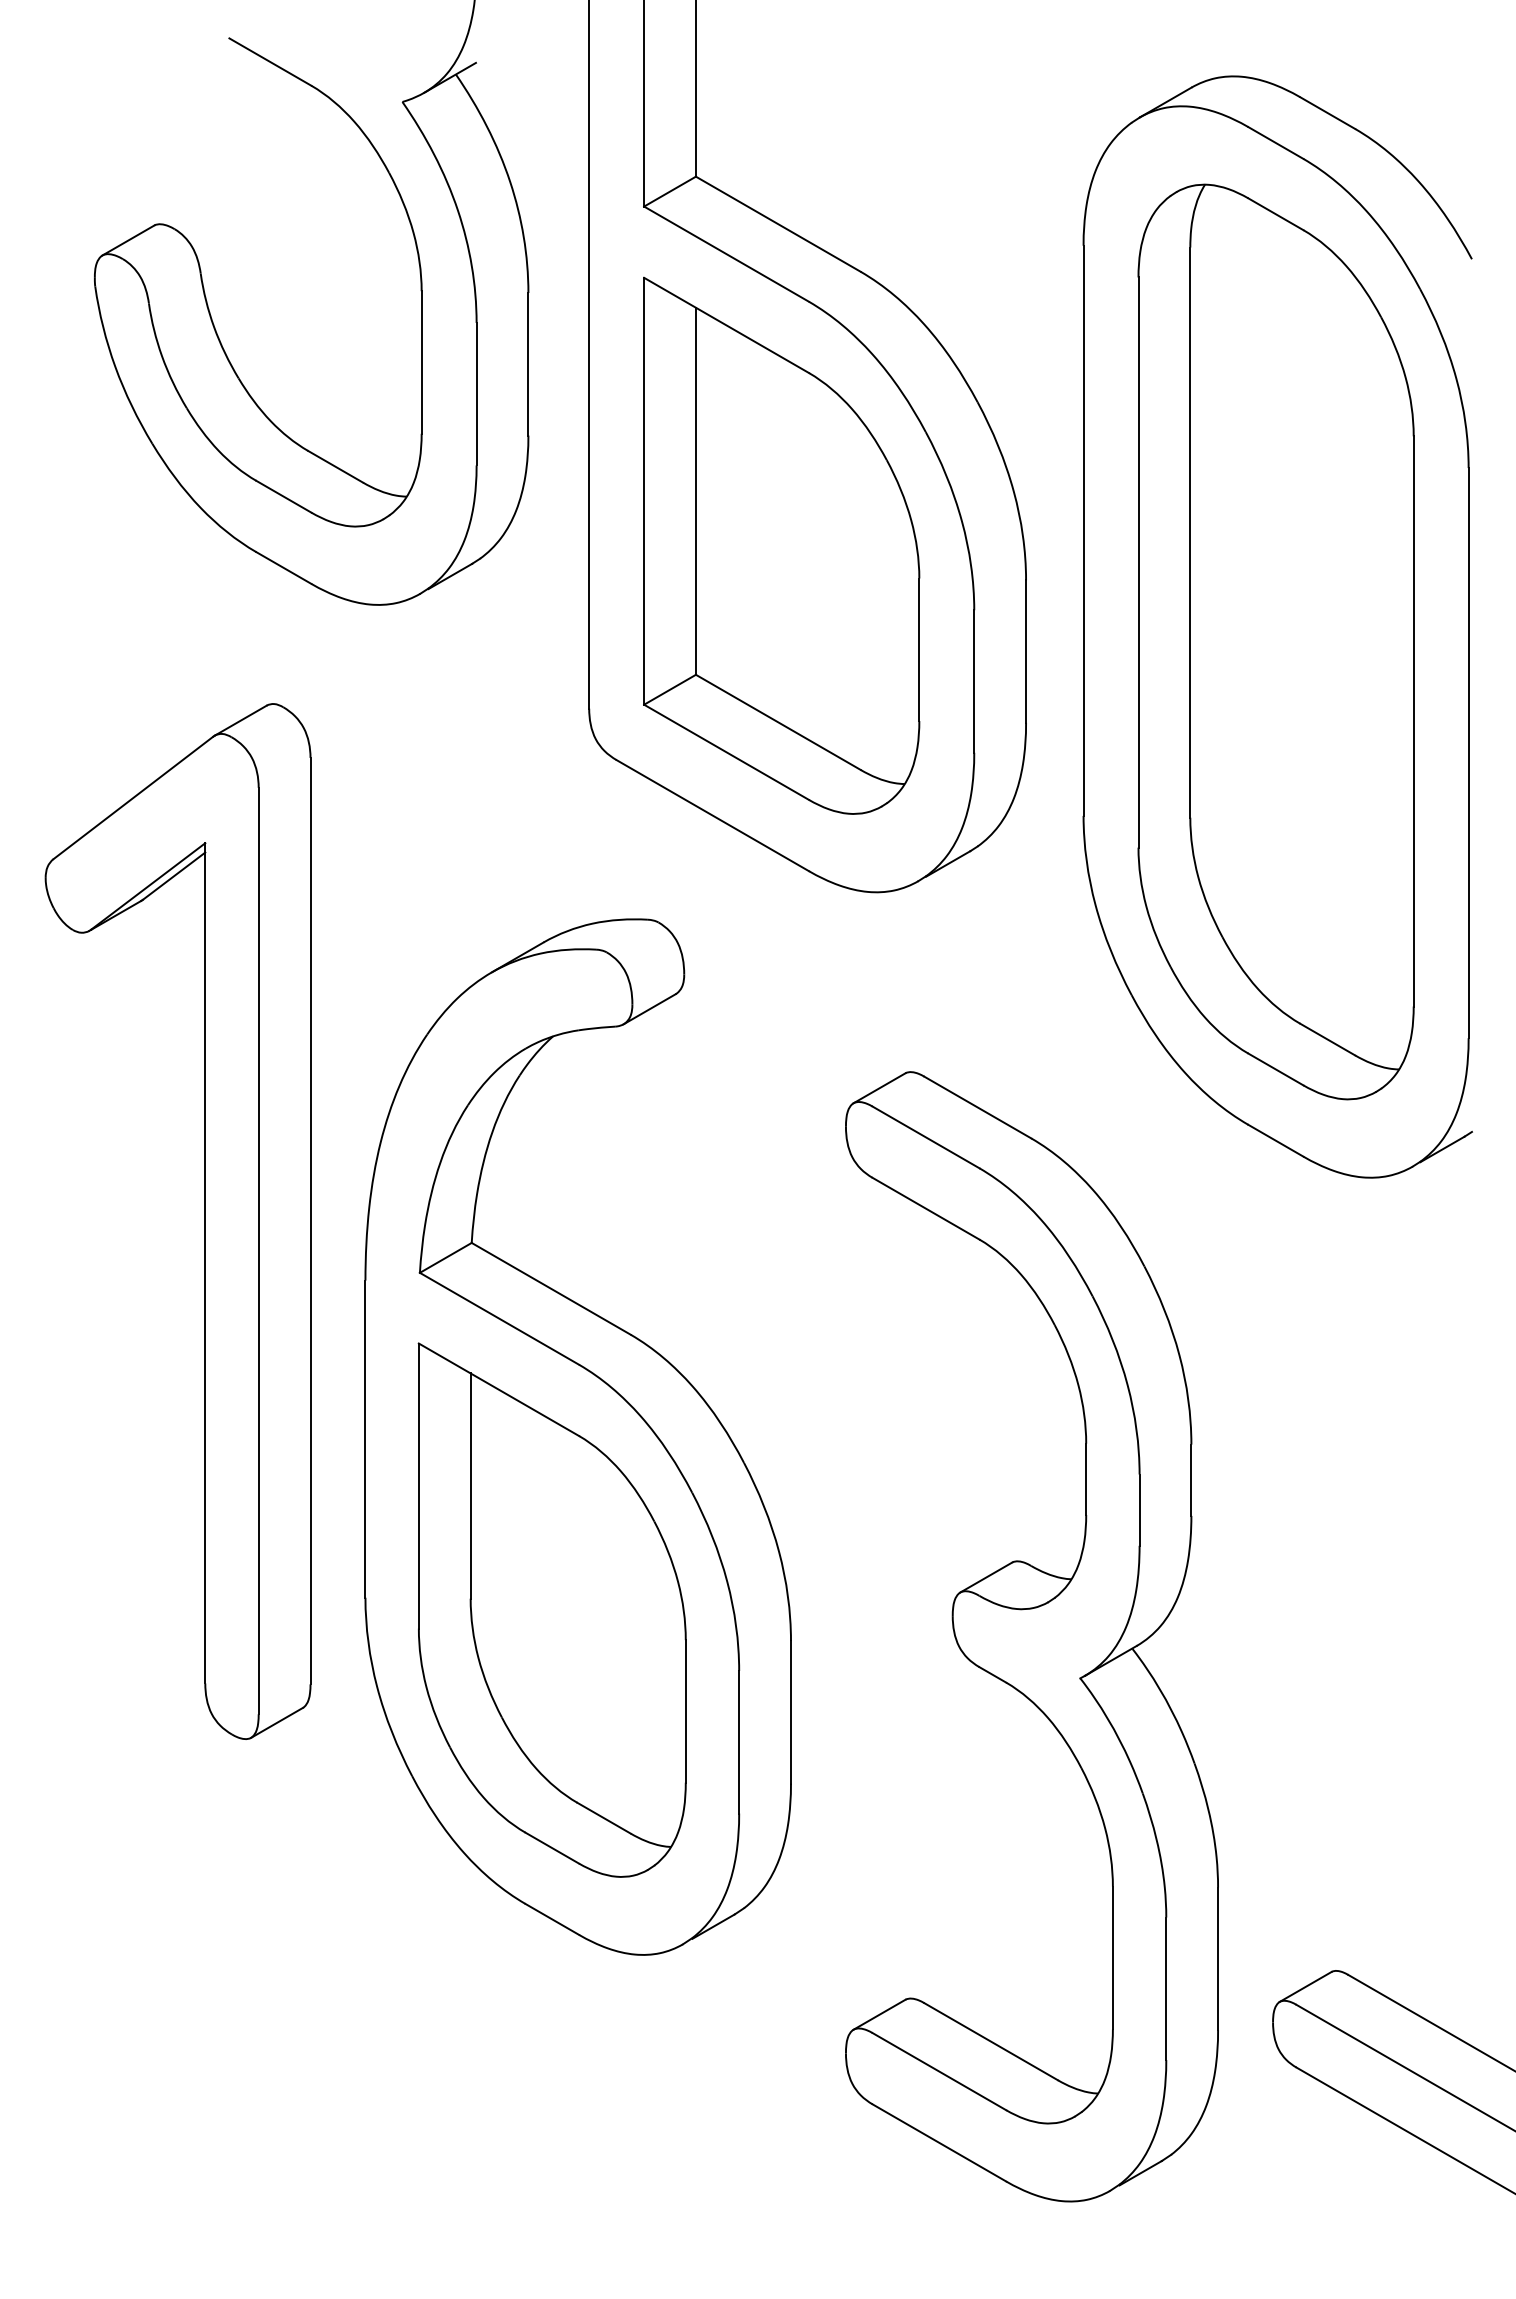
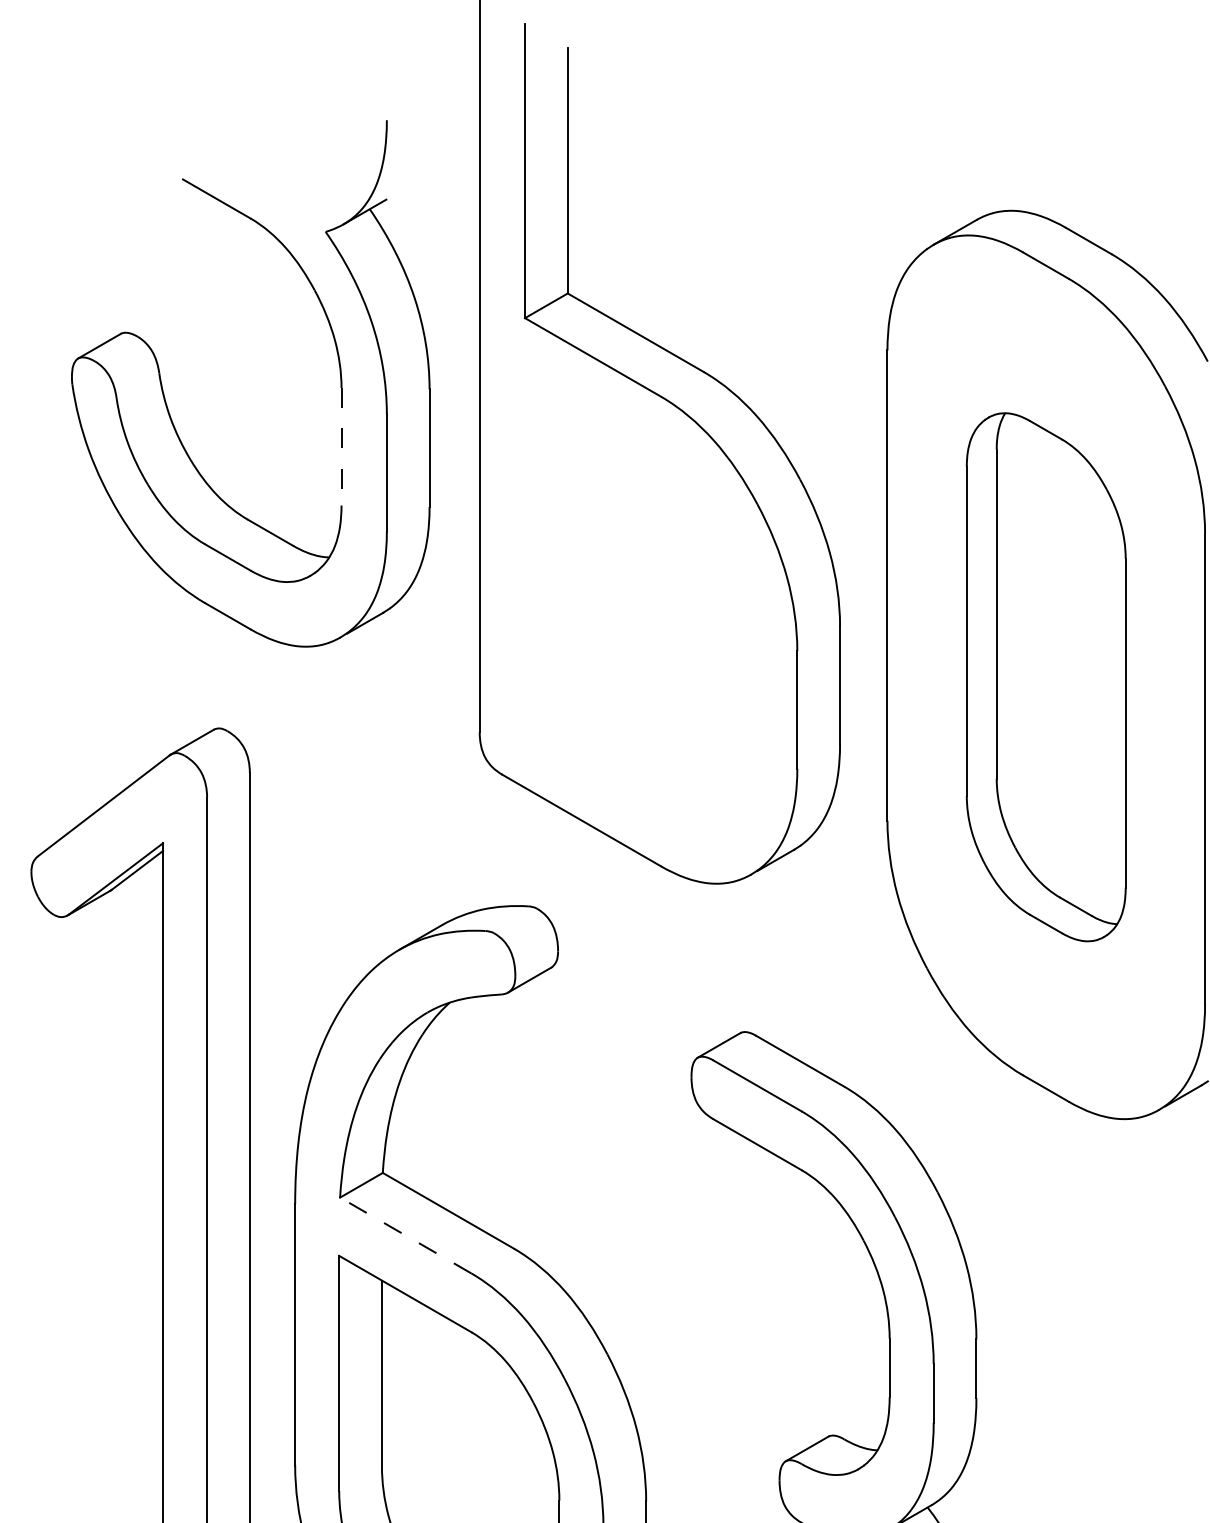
line: (421, 362) -> (341, 446), solid -> dashed
part: (781, 545) -> (638, 597), removed
part: (1275, 641) -> (1045, 676), size x0.7
line: (499, 1318) -> (405, 1235), solid -> dashed

